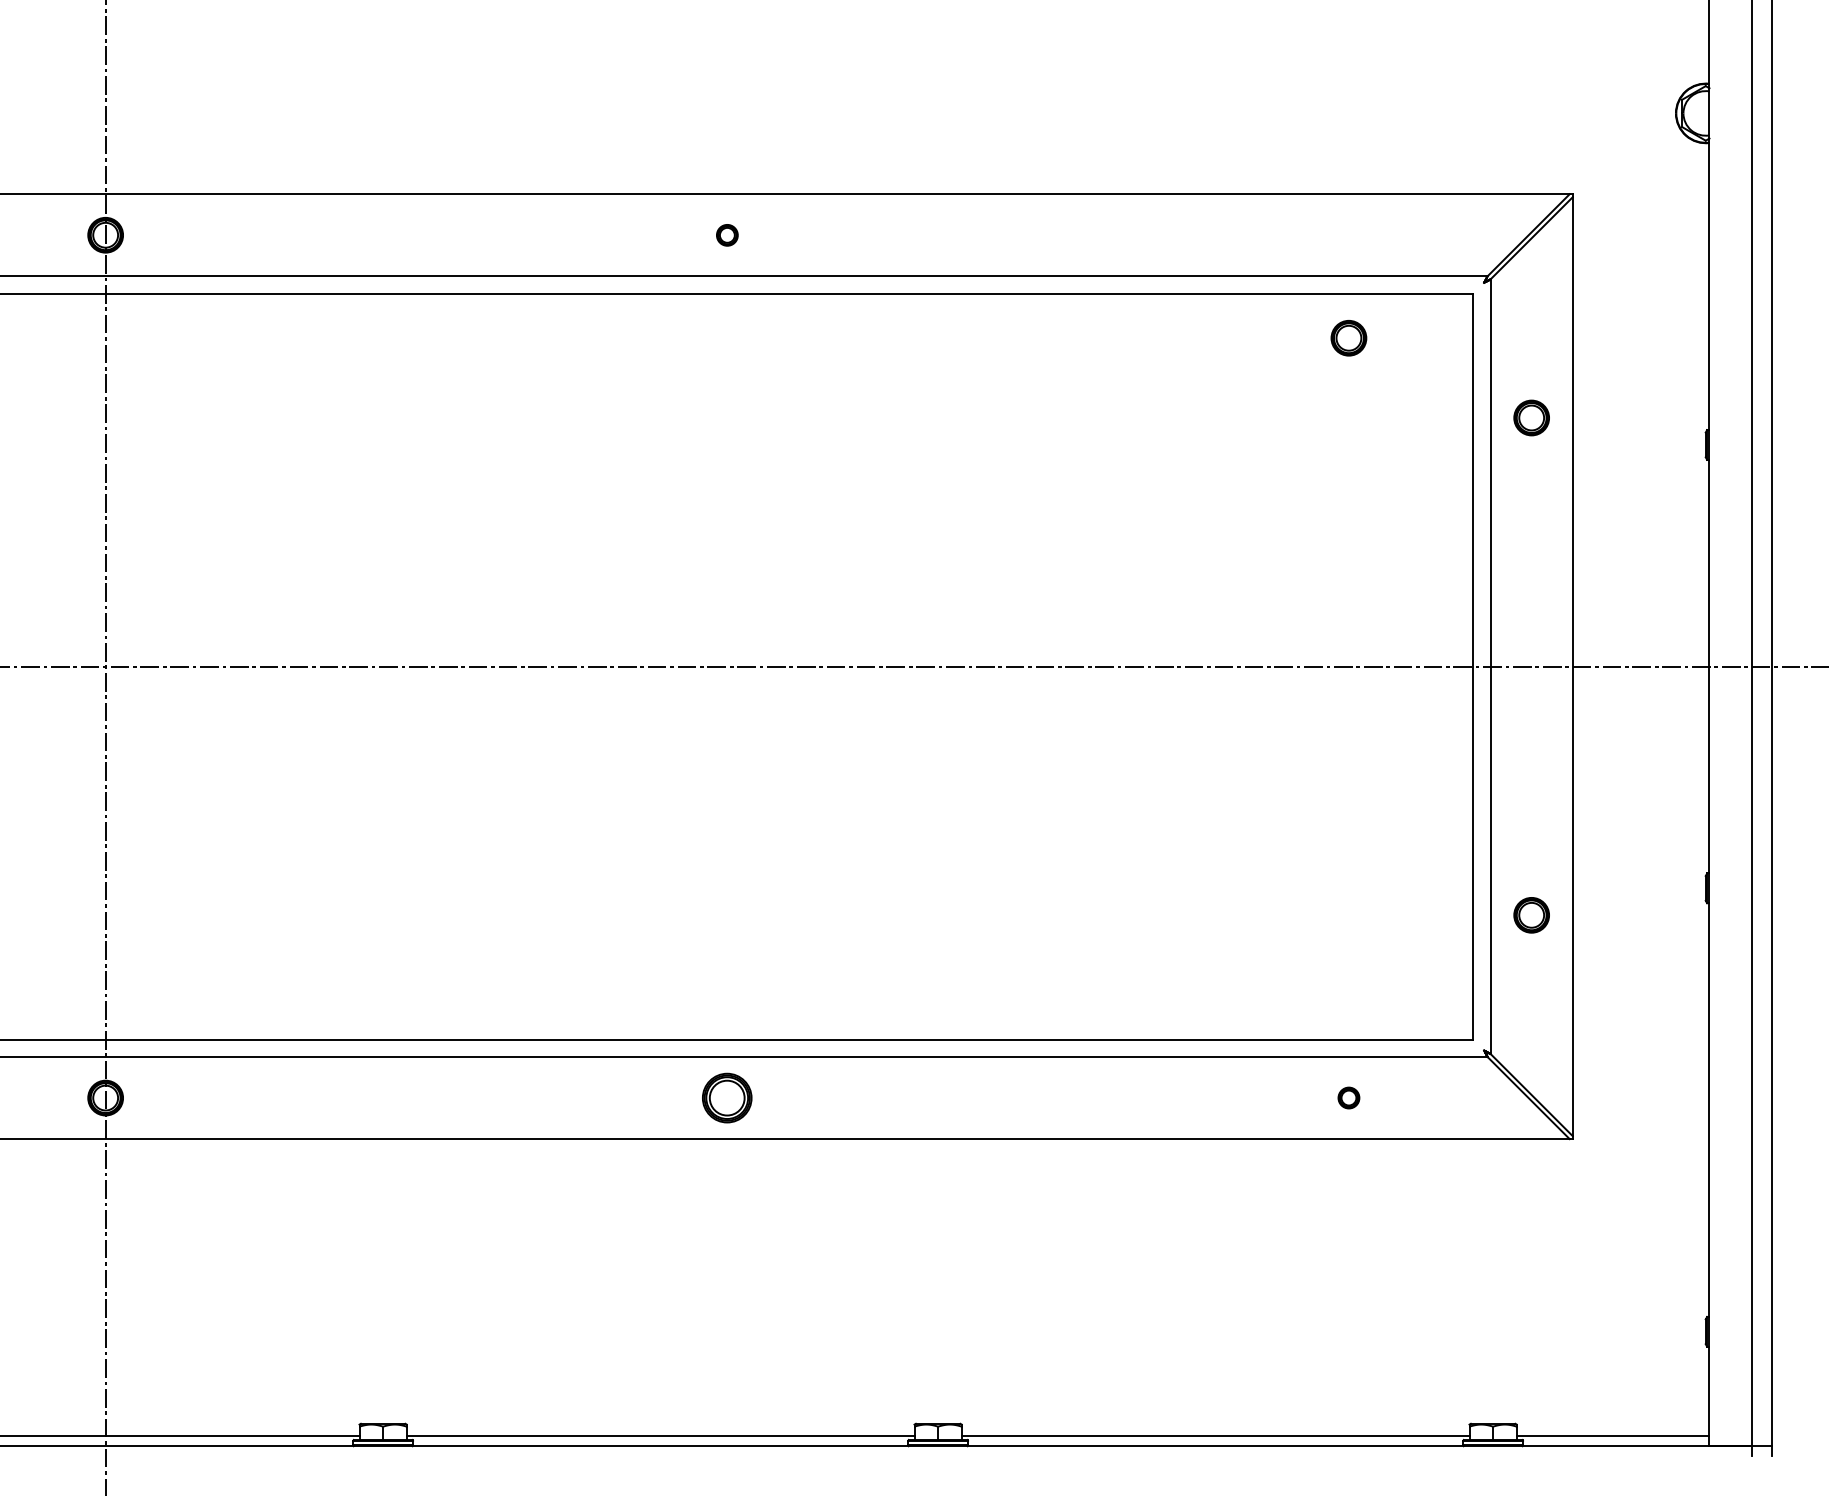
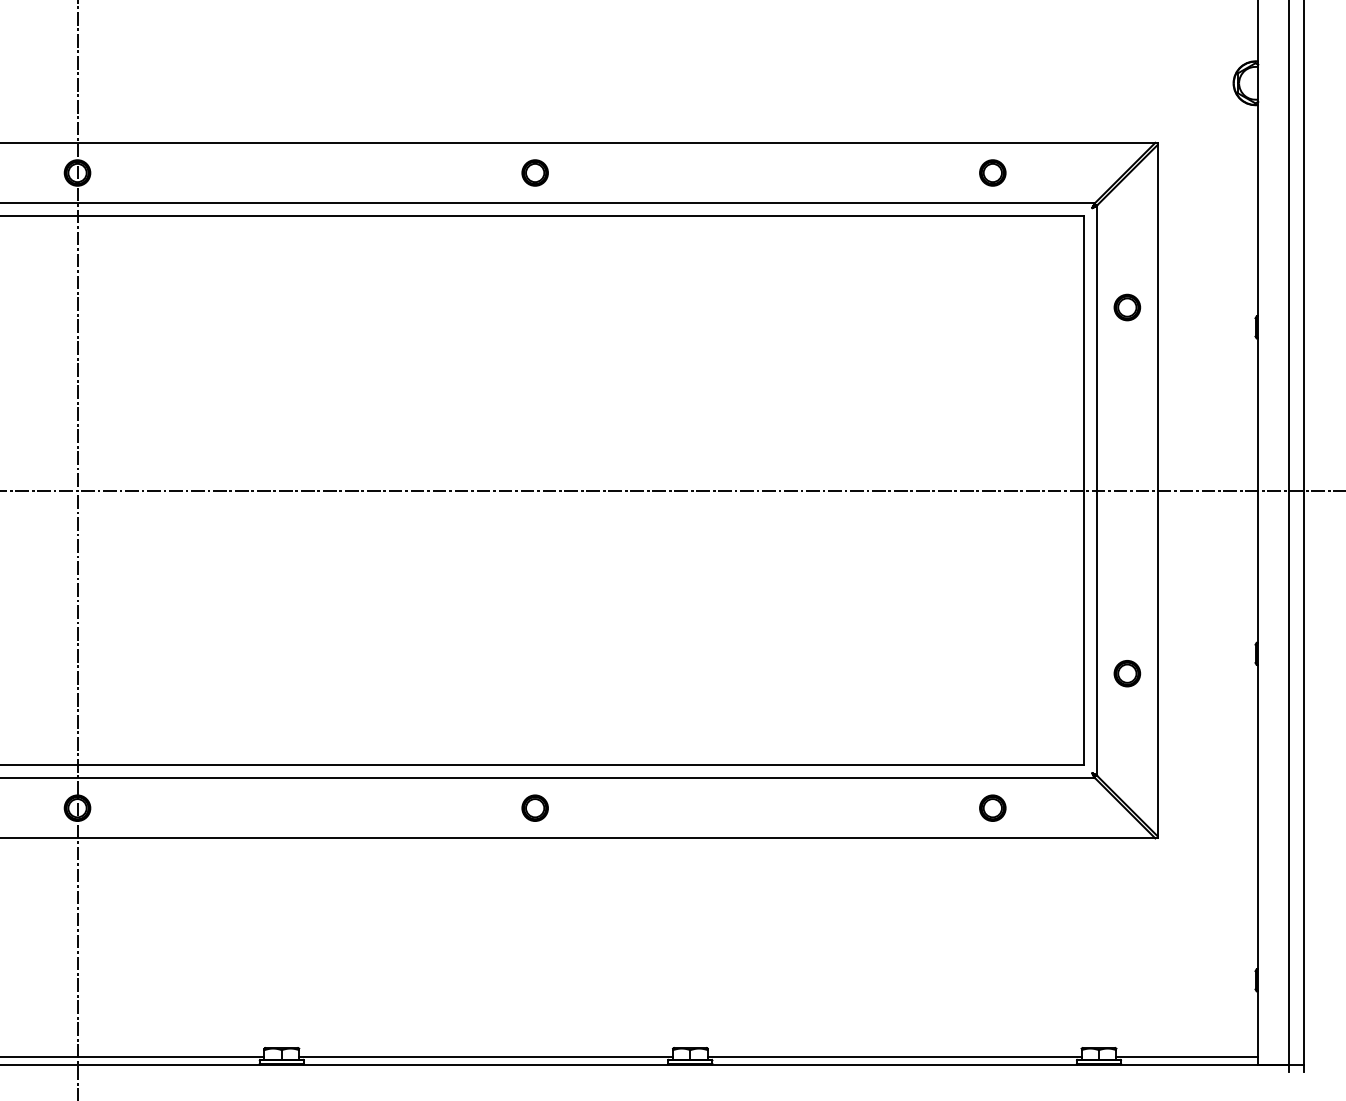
part: (727, 235) -> (535, 173), size x1.67
part: (1348, 338) -> (992, 173), moved
part: (727, 1097) -> (535, 807), size x0.71
part: (1348, 1097) -> (992, 807), size x1.67

